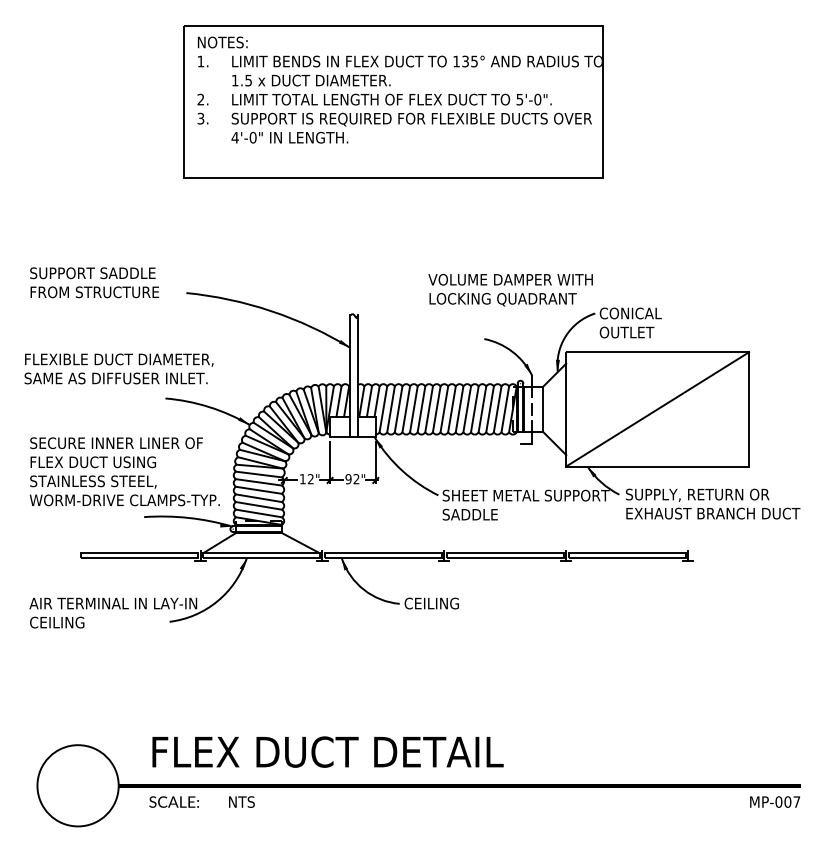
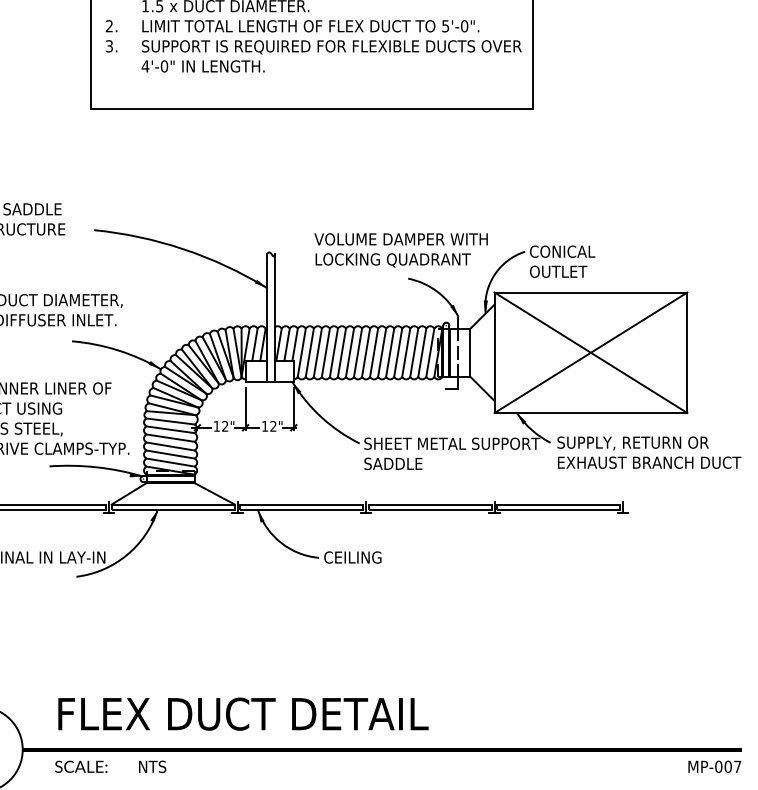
text: (510, 290) -> (401, 250), moved
line: (657, 409) -> (590, 352), added
text: (348, 479) -> (264, 426), 92" -> 12"

